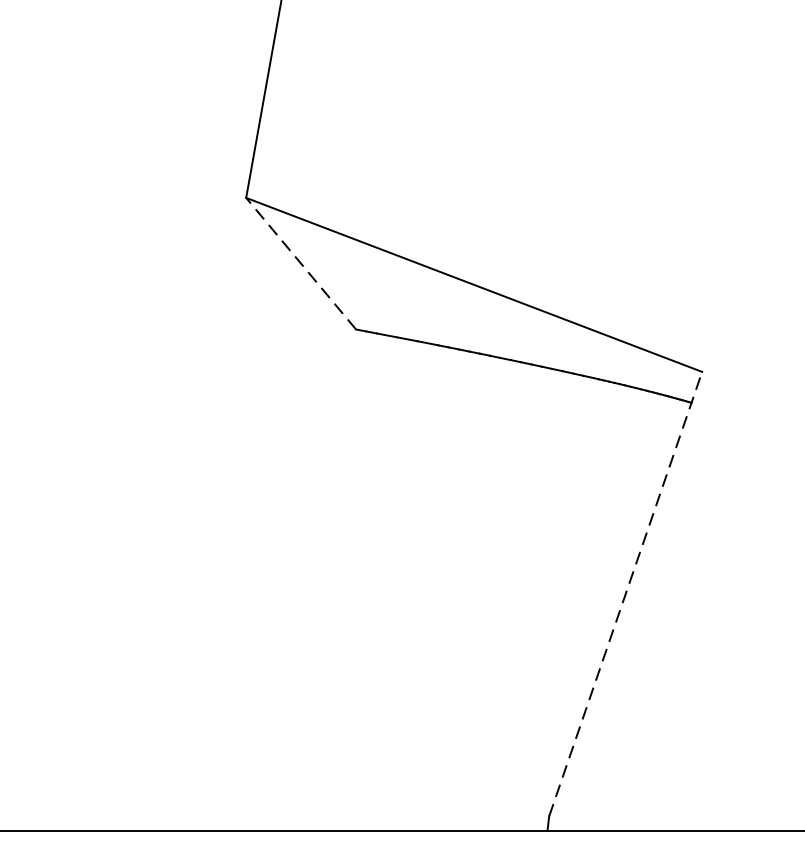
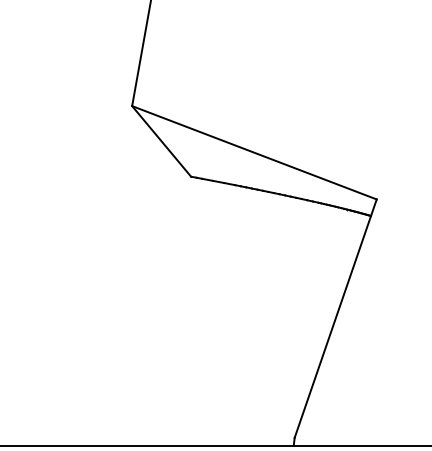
line: (300, 263) -> (161, 141), dashed -> solid
line: (625, 593) -> (335, 318), dashed -> solid

